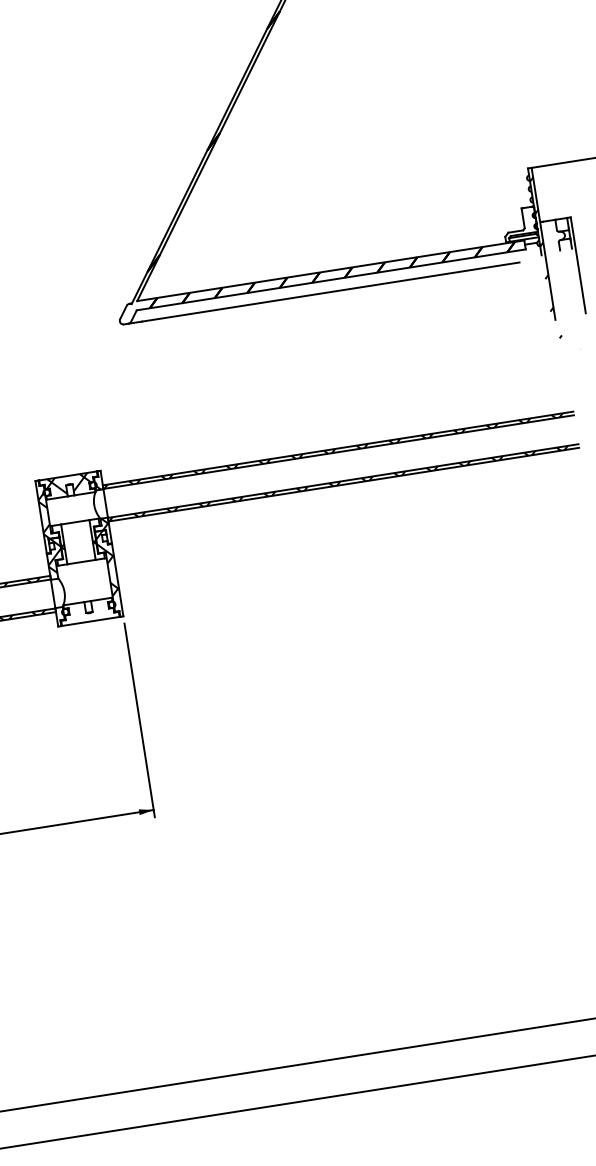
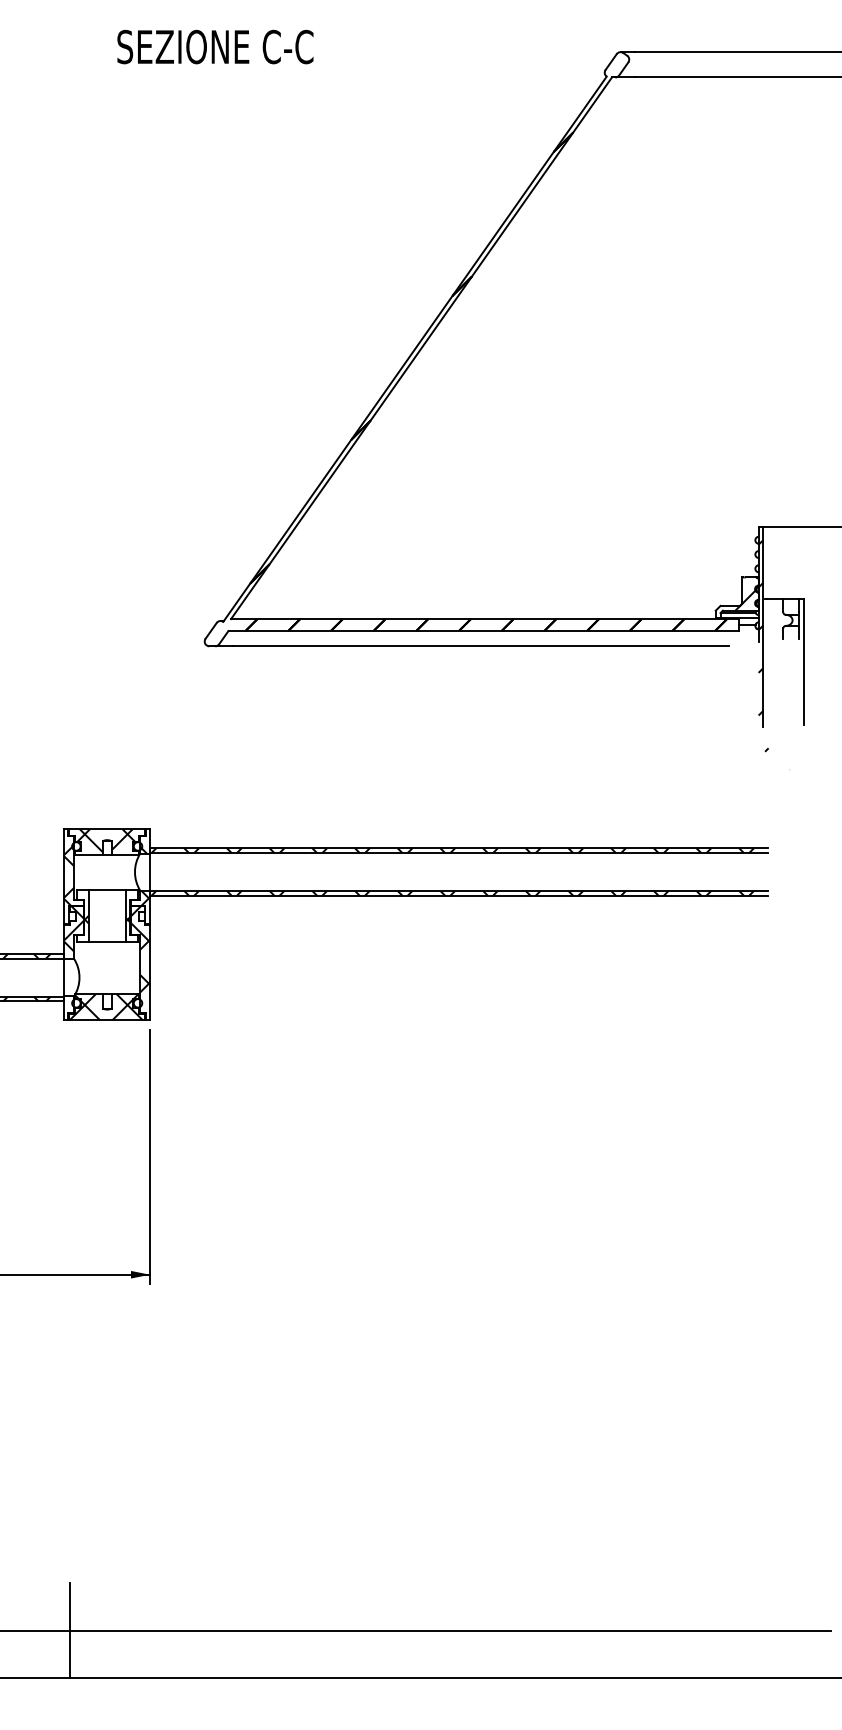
hatch: (526, 225) -> (745, 600), added
hatch: (87, 611) -> (105, 1007), added
line: (135, 1090) -> (70, 1630), added

